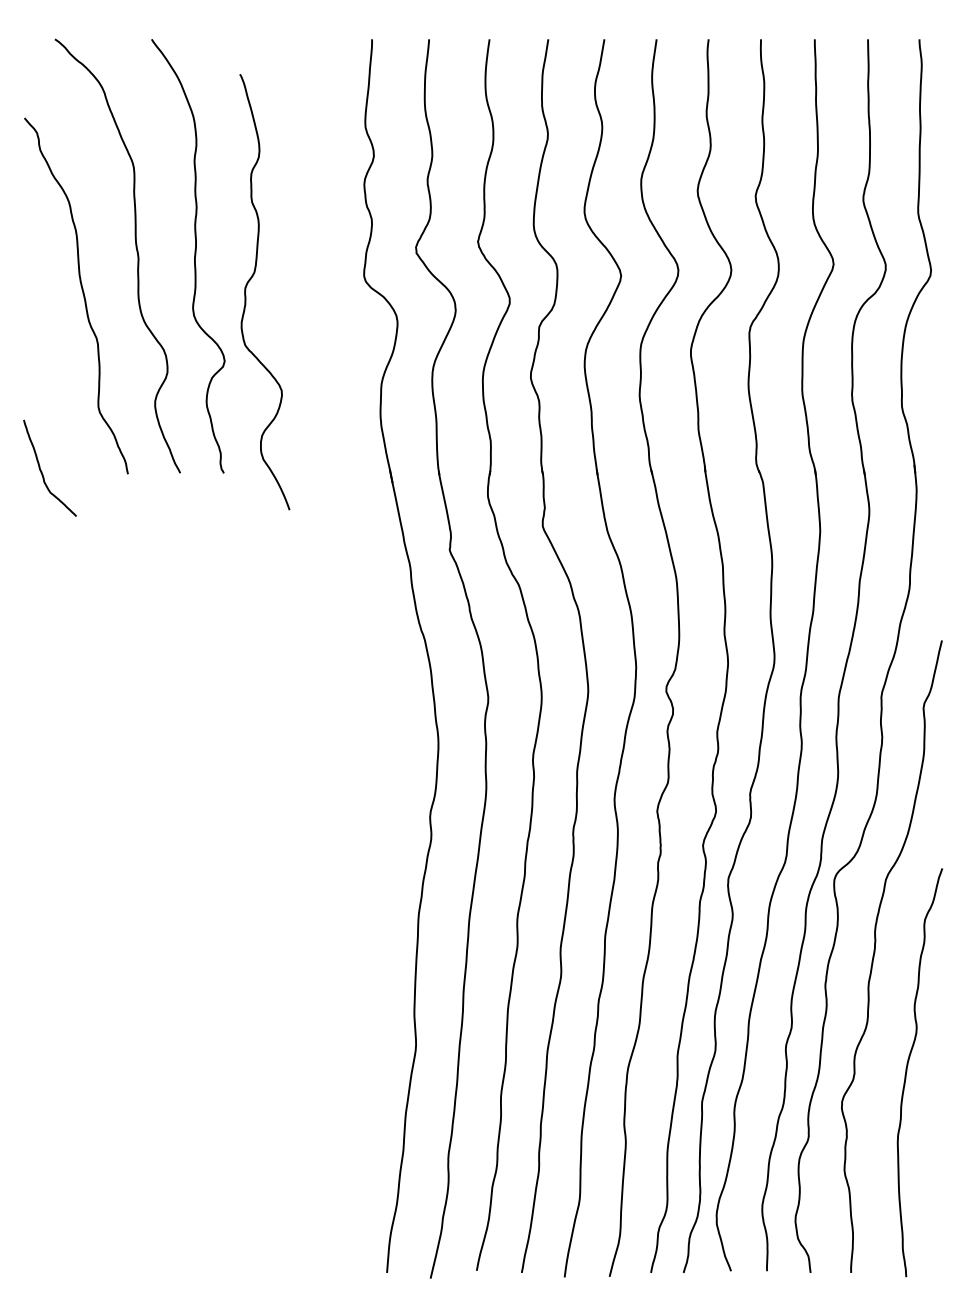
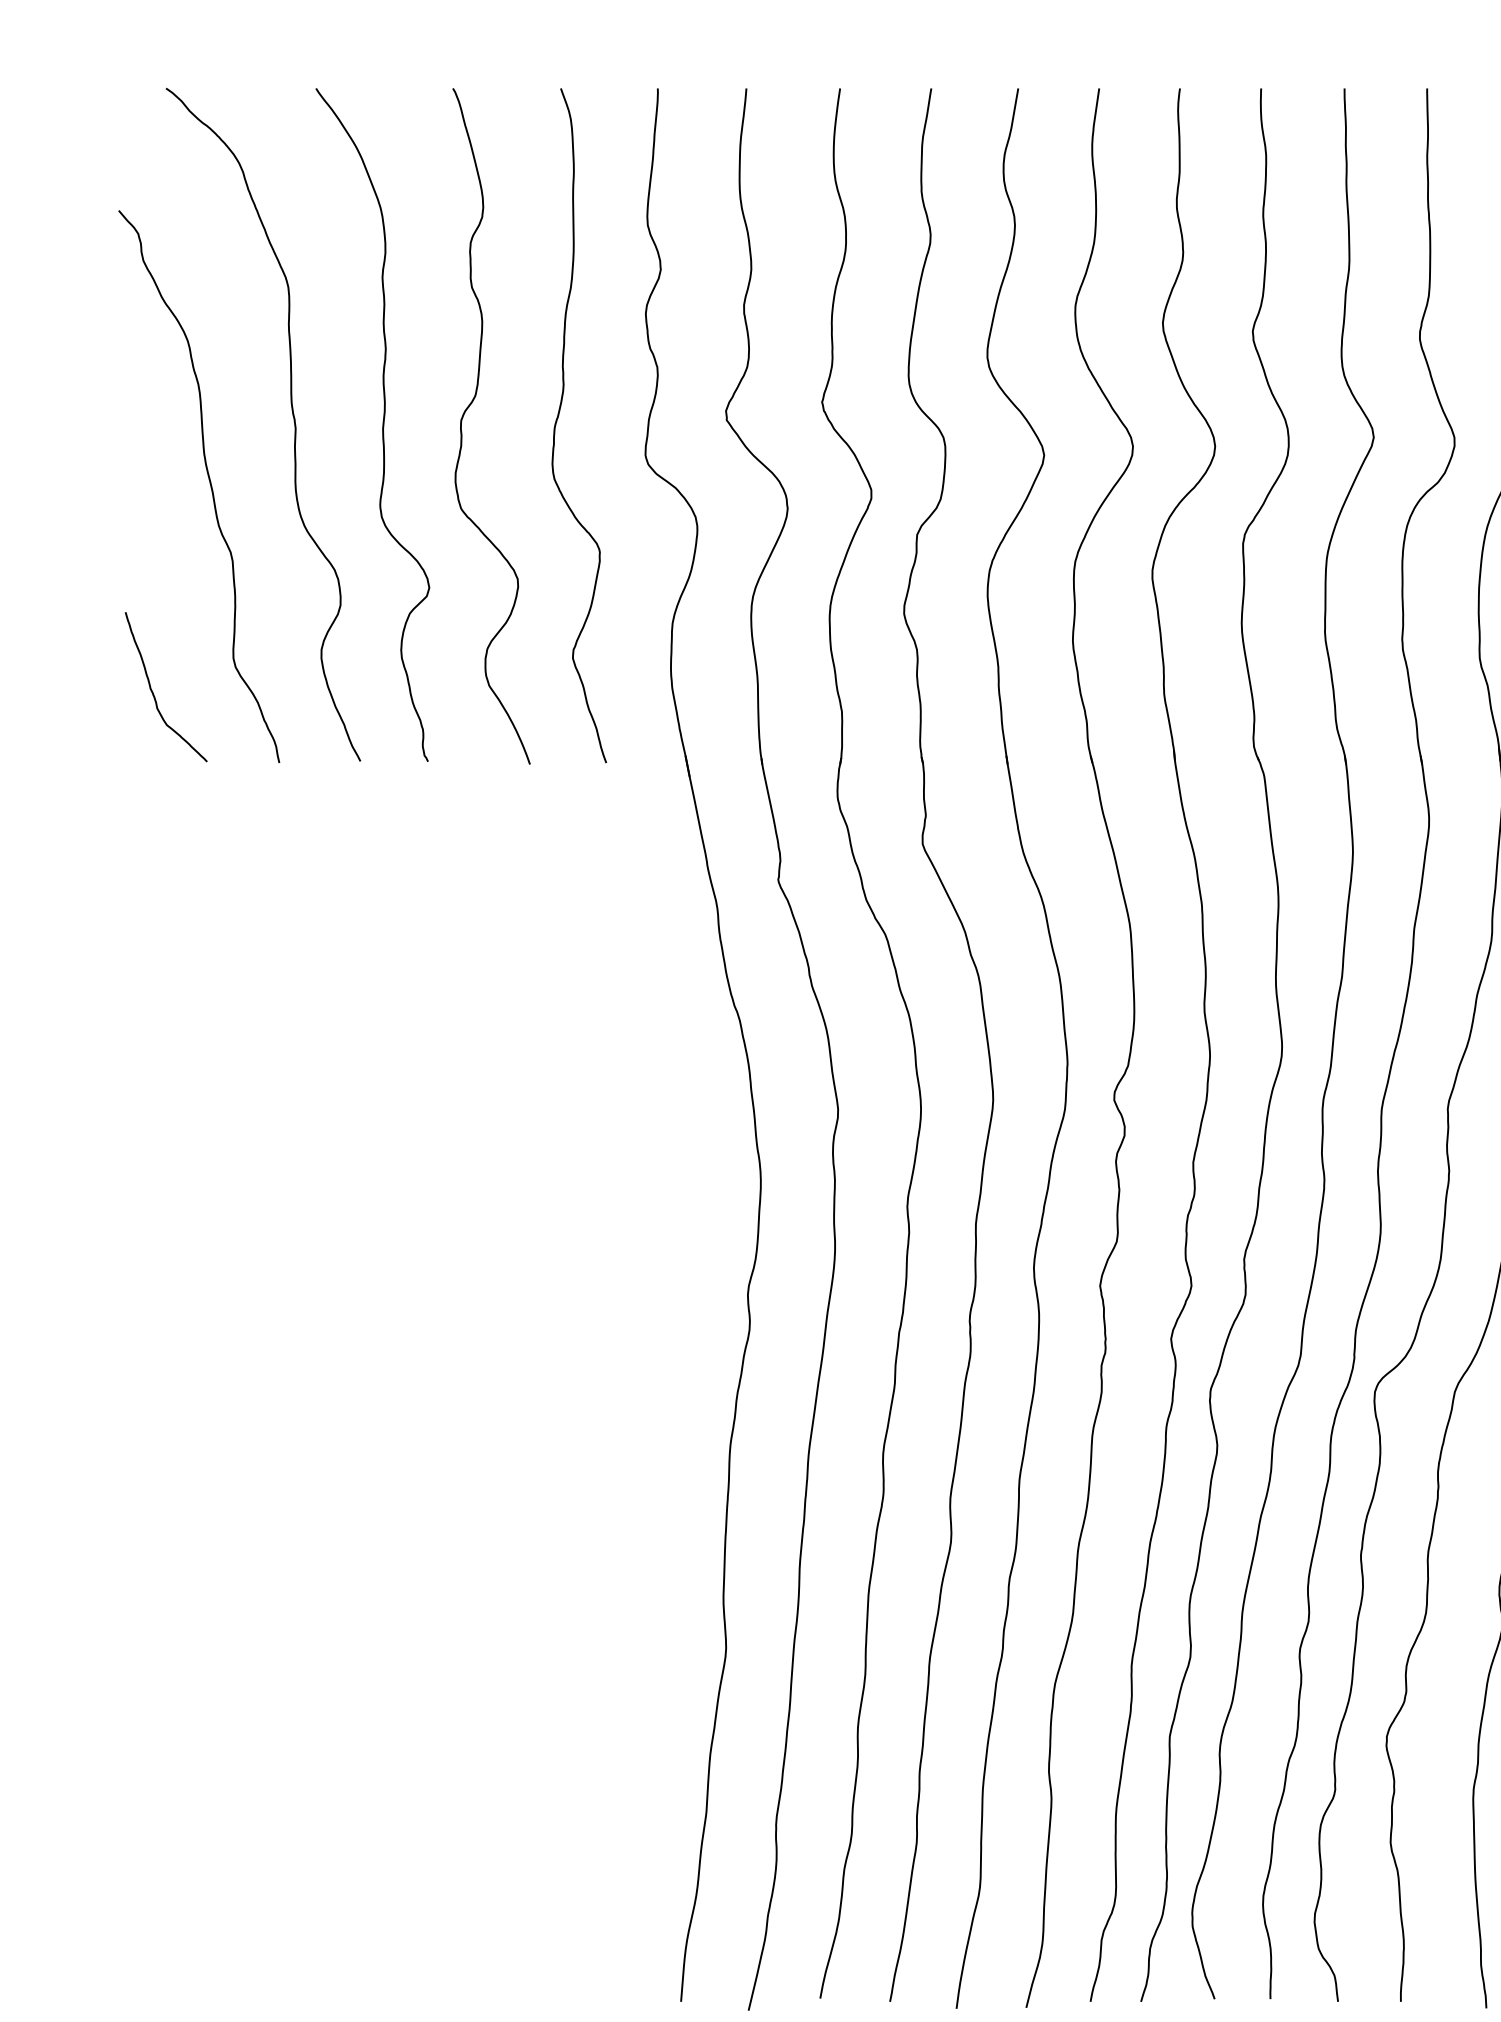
curve: (308, 252) -> (559, 419), added
curve: (246, 290) -> (463, 423), moved
curve: (42, 471) -> (154, 692), moved

